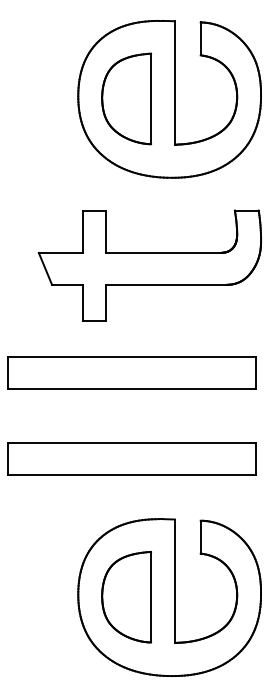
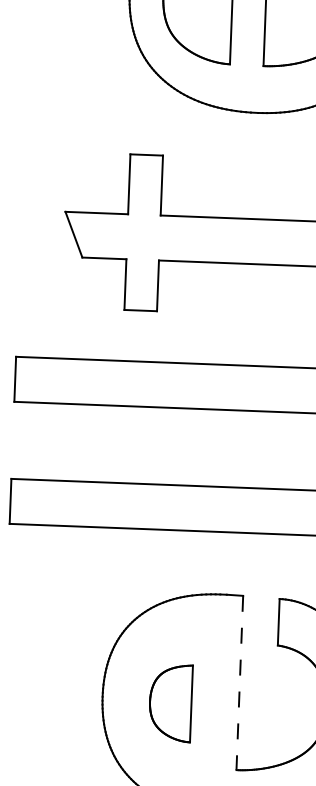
line: (174, 581) -> (239, 683), solid -> dashed
part: (126, 597) -> (170, 703), size x0.6

